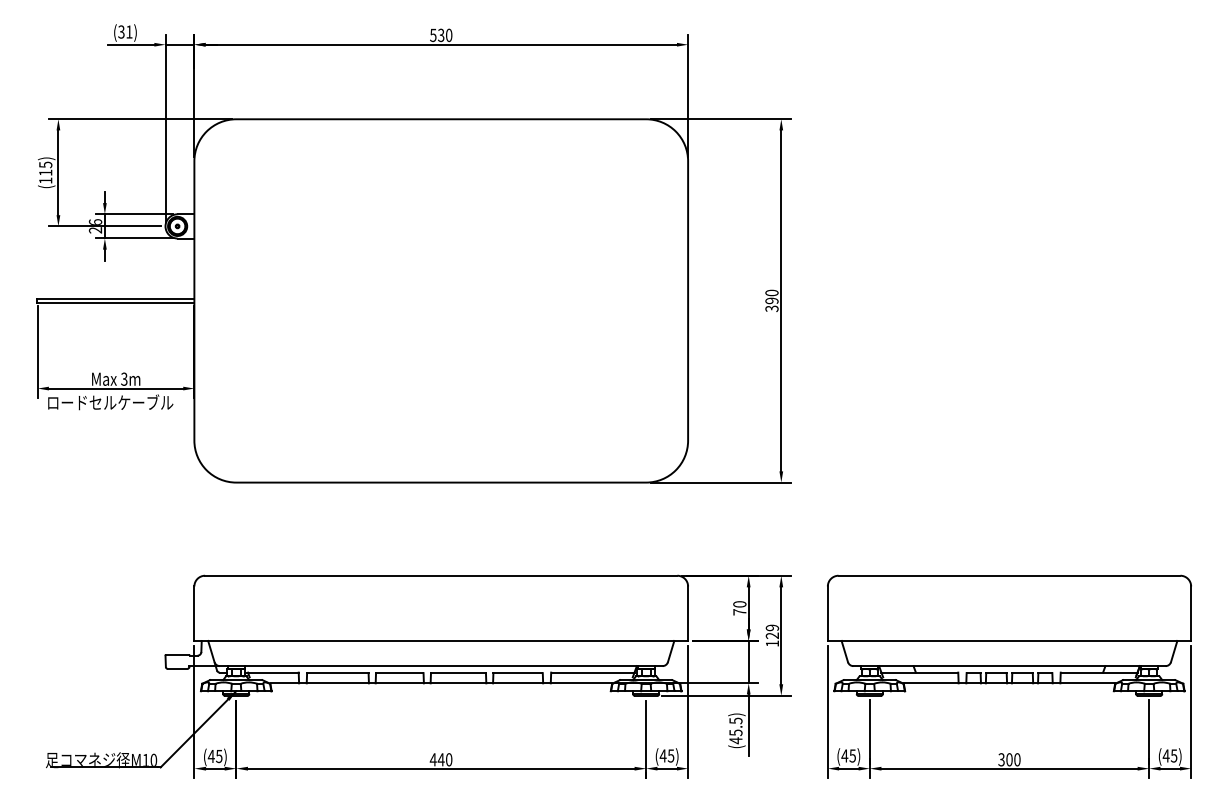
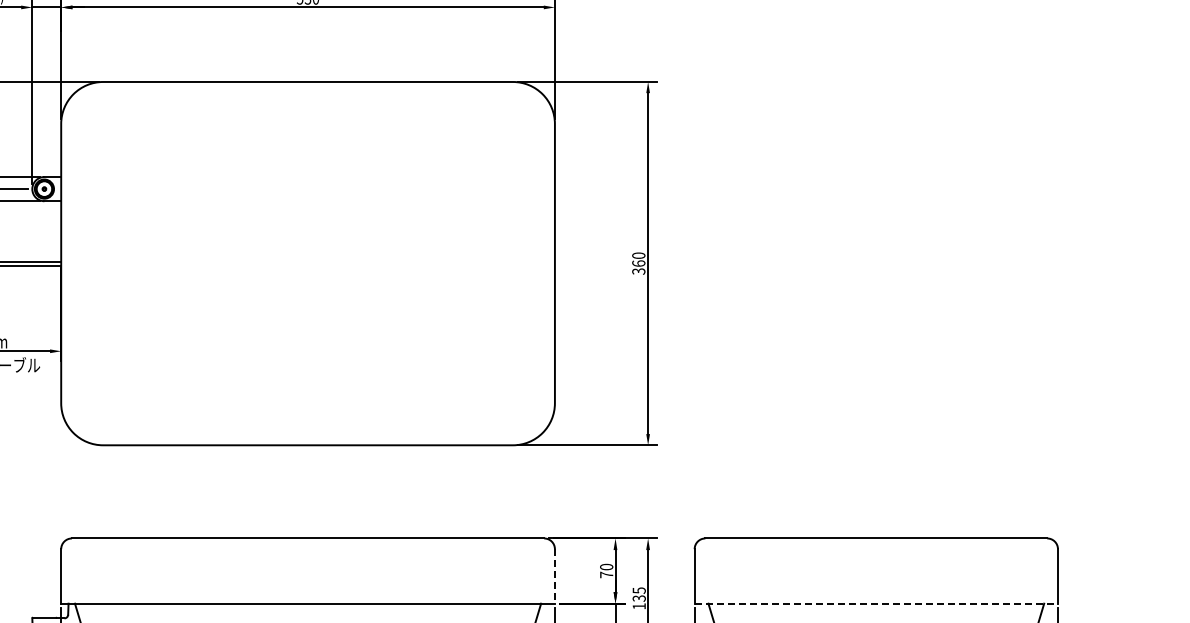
text: (771, 300) -> (638, 263), 390 -> 360
line: (688, 614) -> (555, 577), solid -> dashed
text: (772, 631) -> (639, 594), 129 -> 135
line: (1009, 640) -> (876, 603), solid -> dashed

